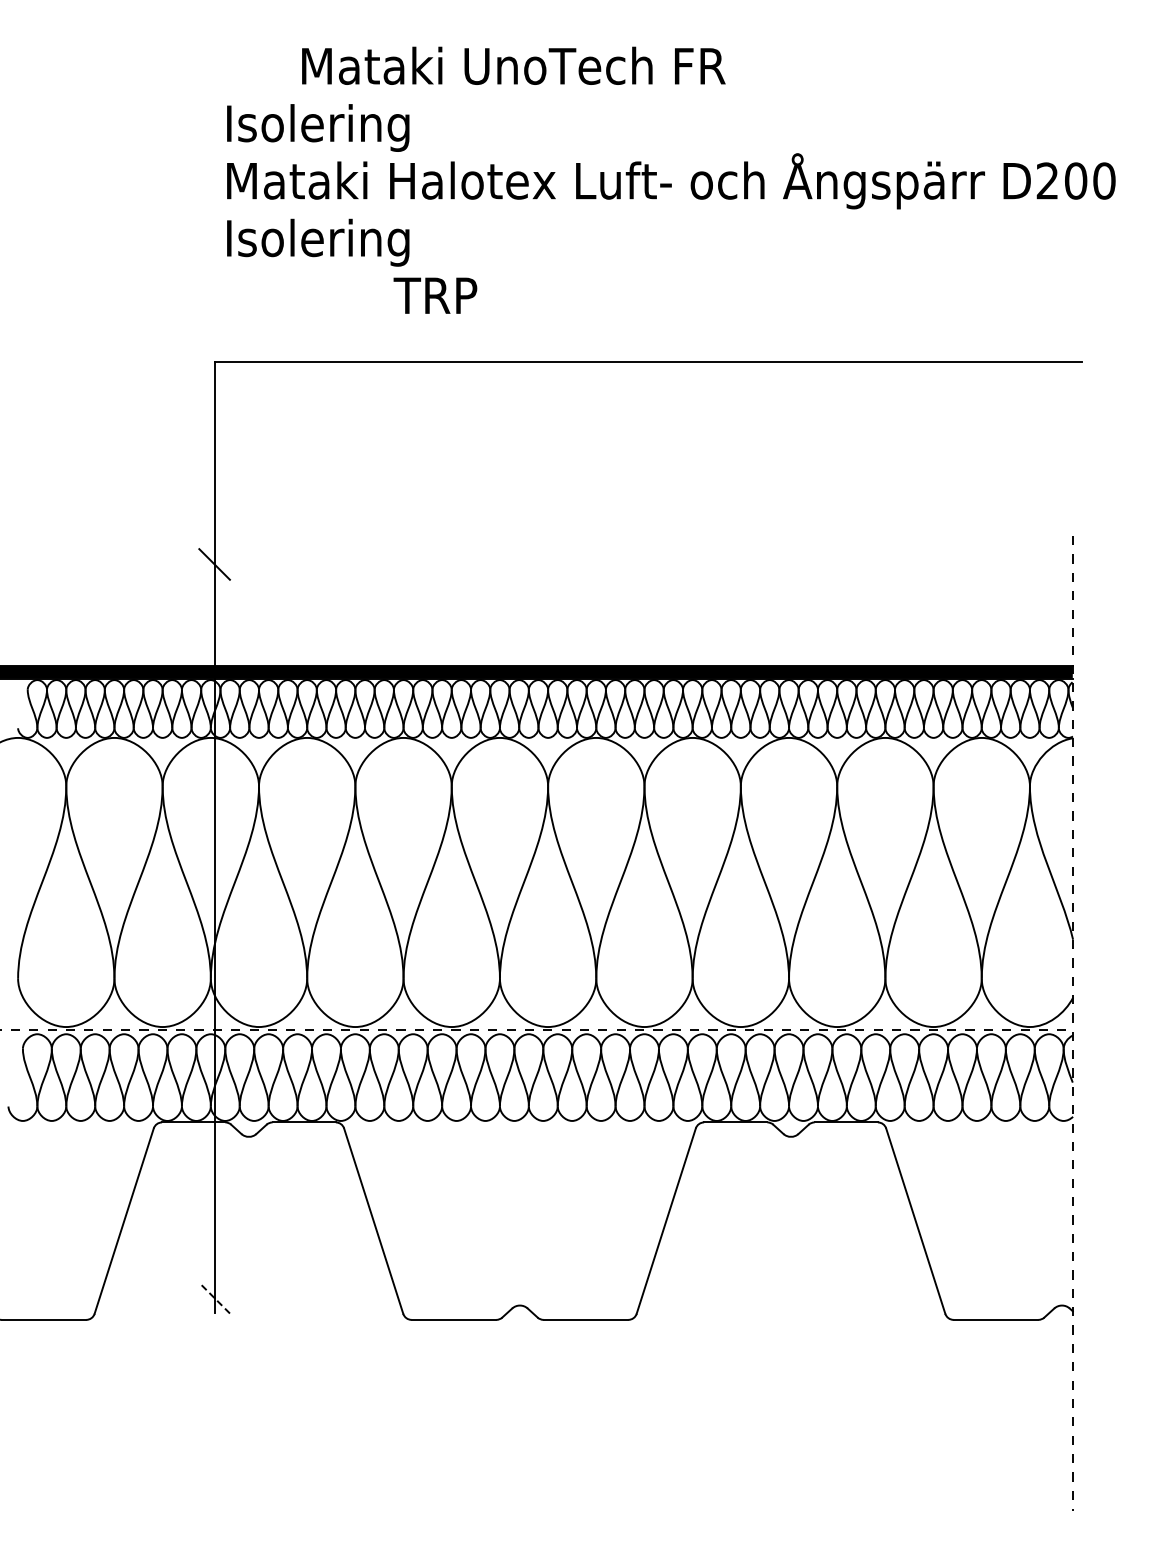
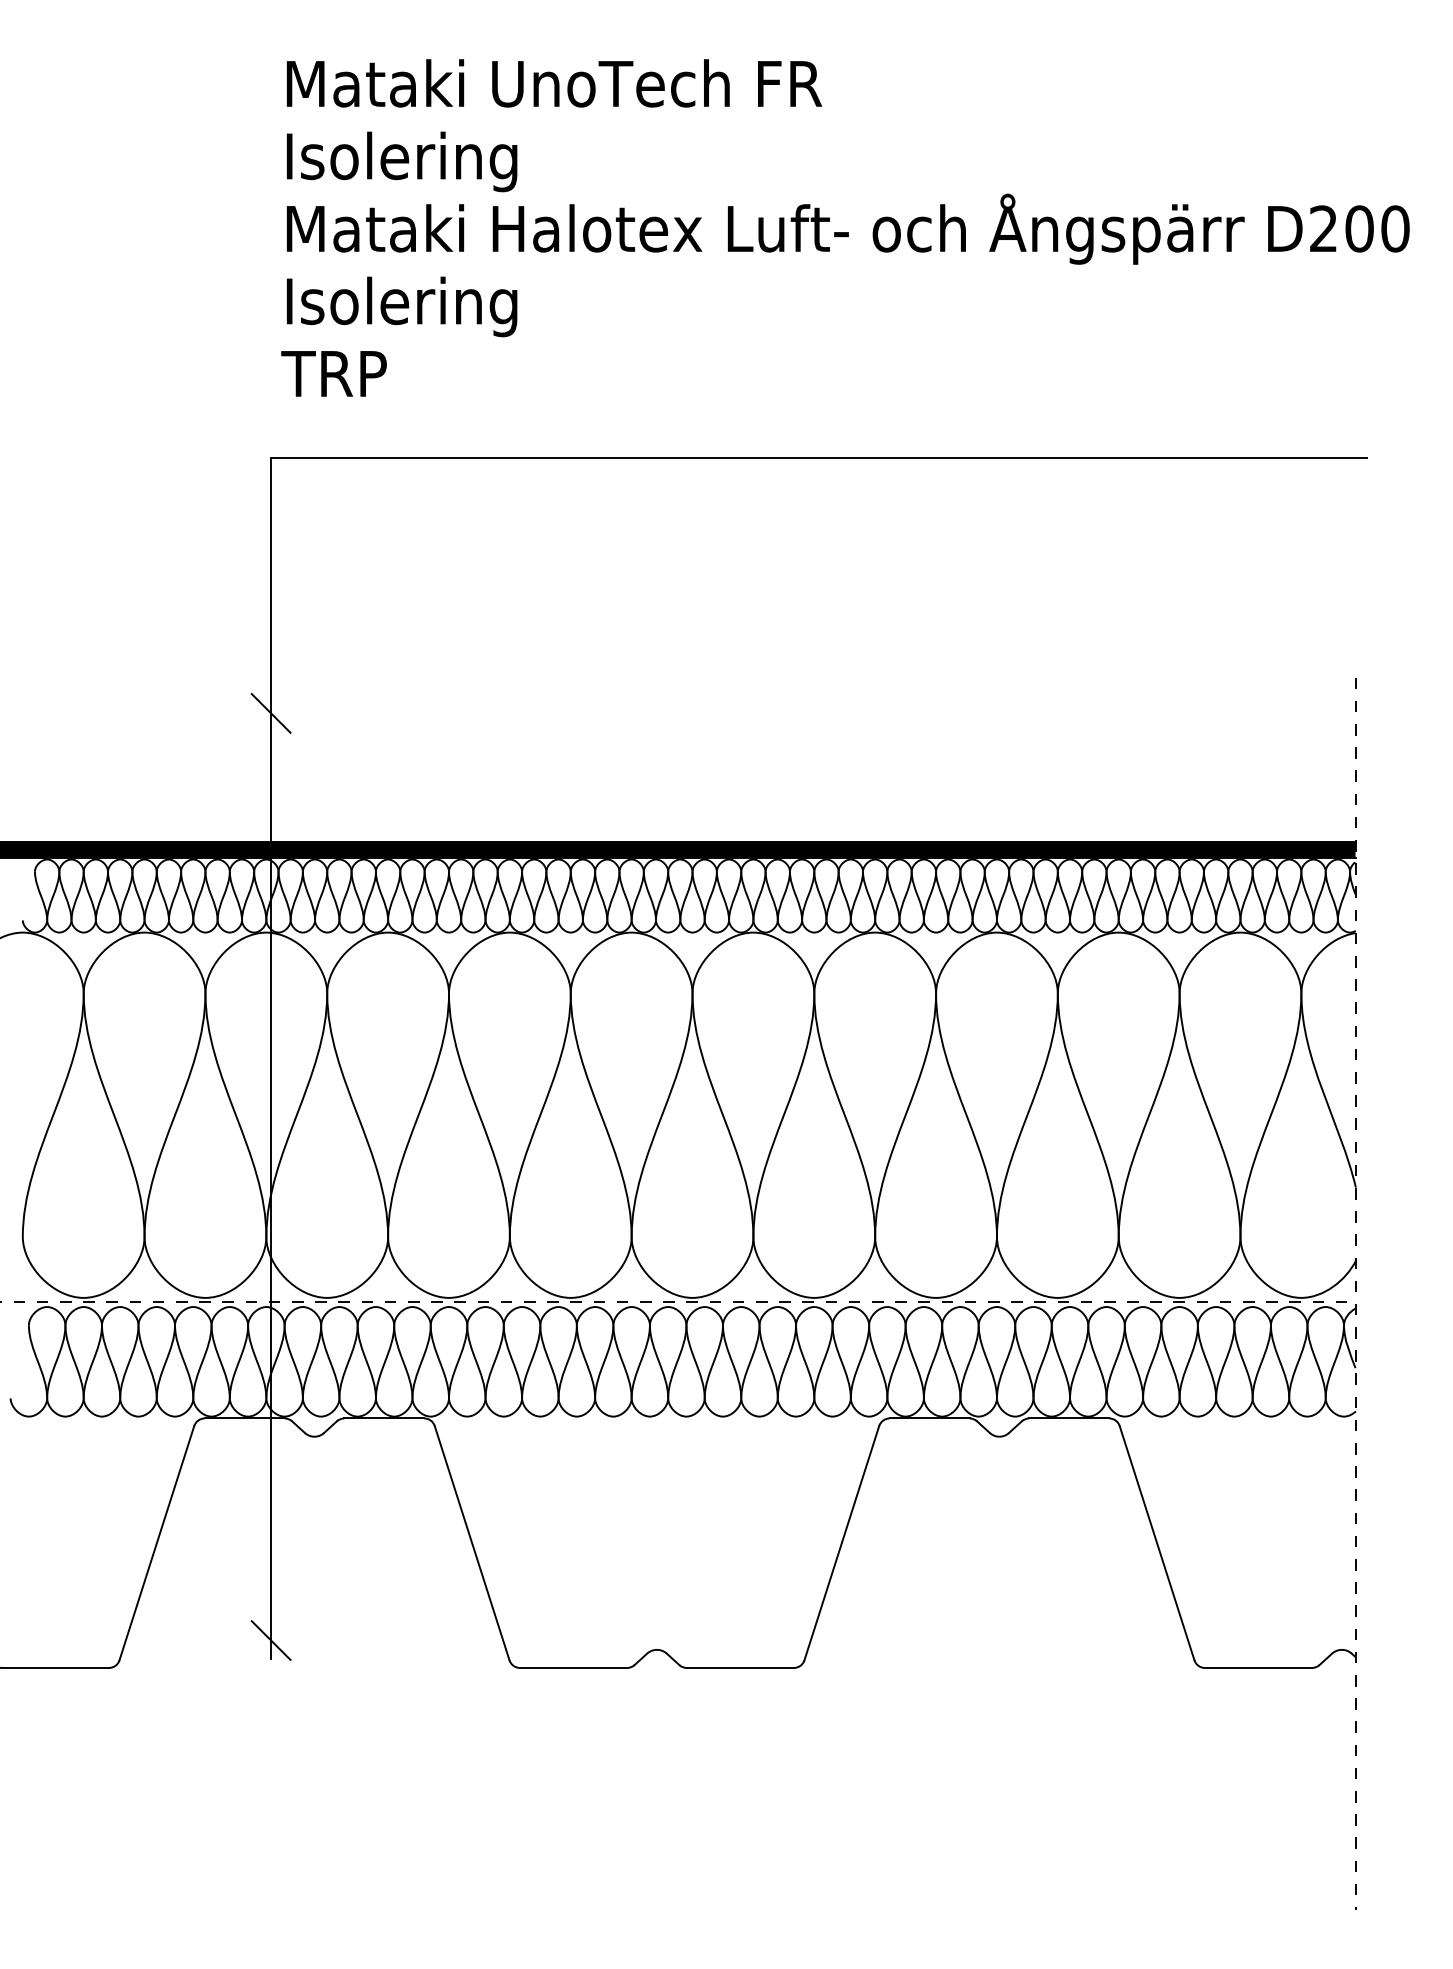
text: (513, 65) -> (554, 82), moved
text: (435, 295) -> (334, 373), moved
line: (214, 1298) -> (270, 1640), dashed -> solid

